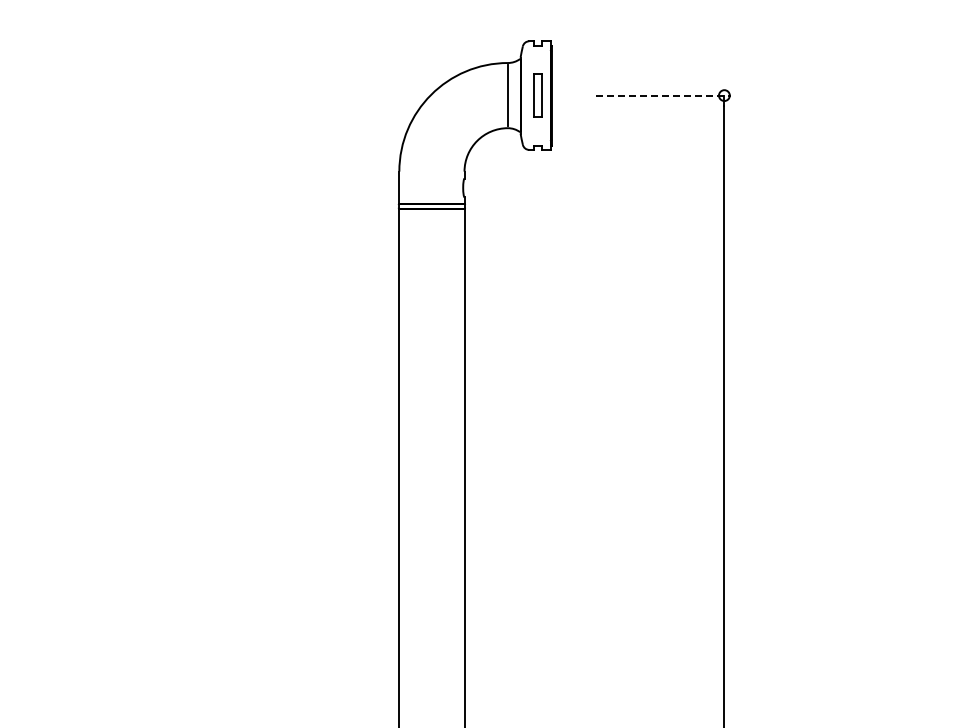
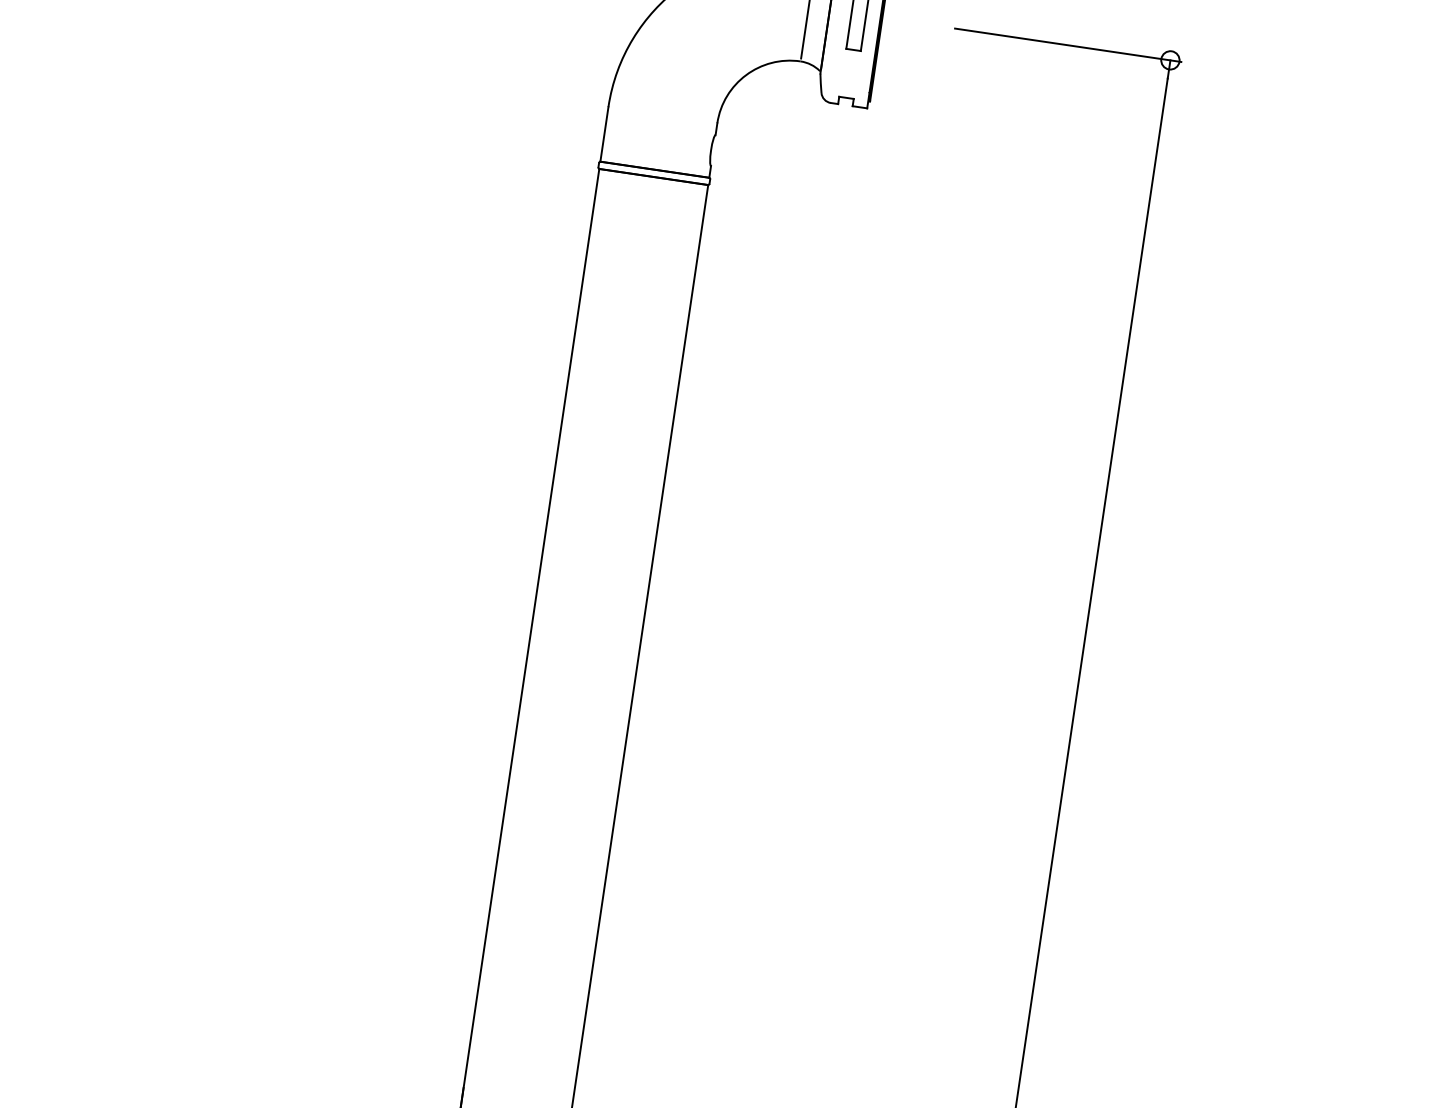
line: (663, 95) -> (1068, 45), dashed -> solid

